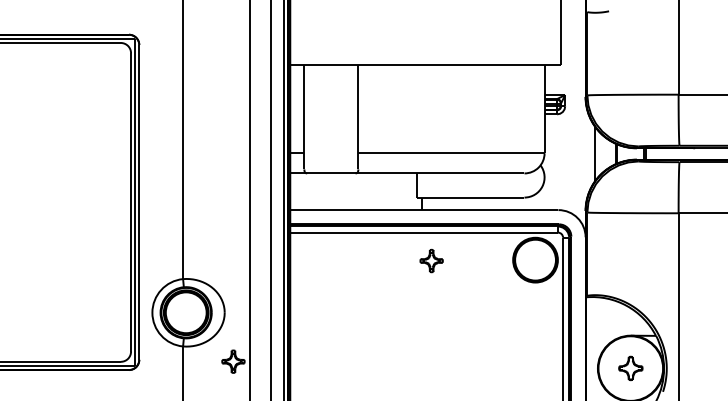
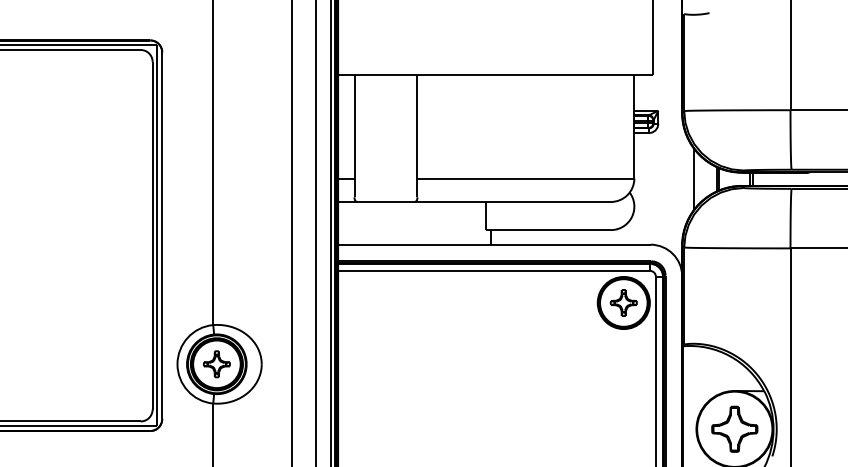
part: (431, 260) -> (623, 302), moved
part: (233, 361) -> (216, 364), moved
part: (630, 367) -> (734, 428), size x1.67

